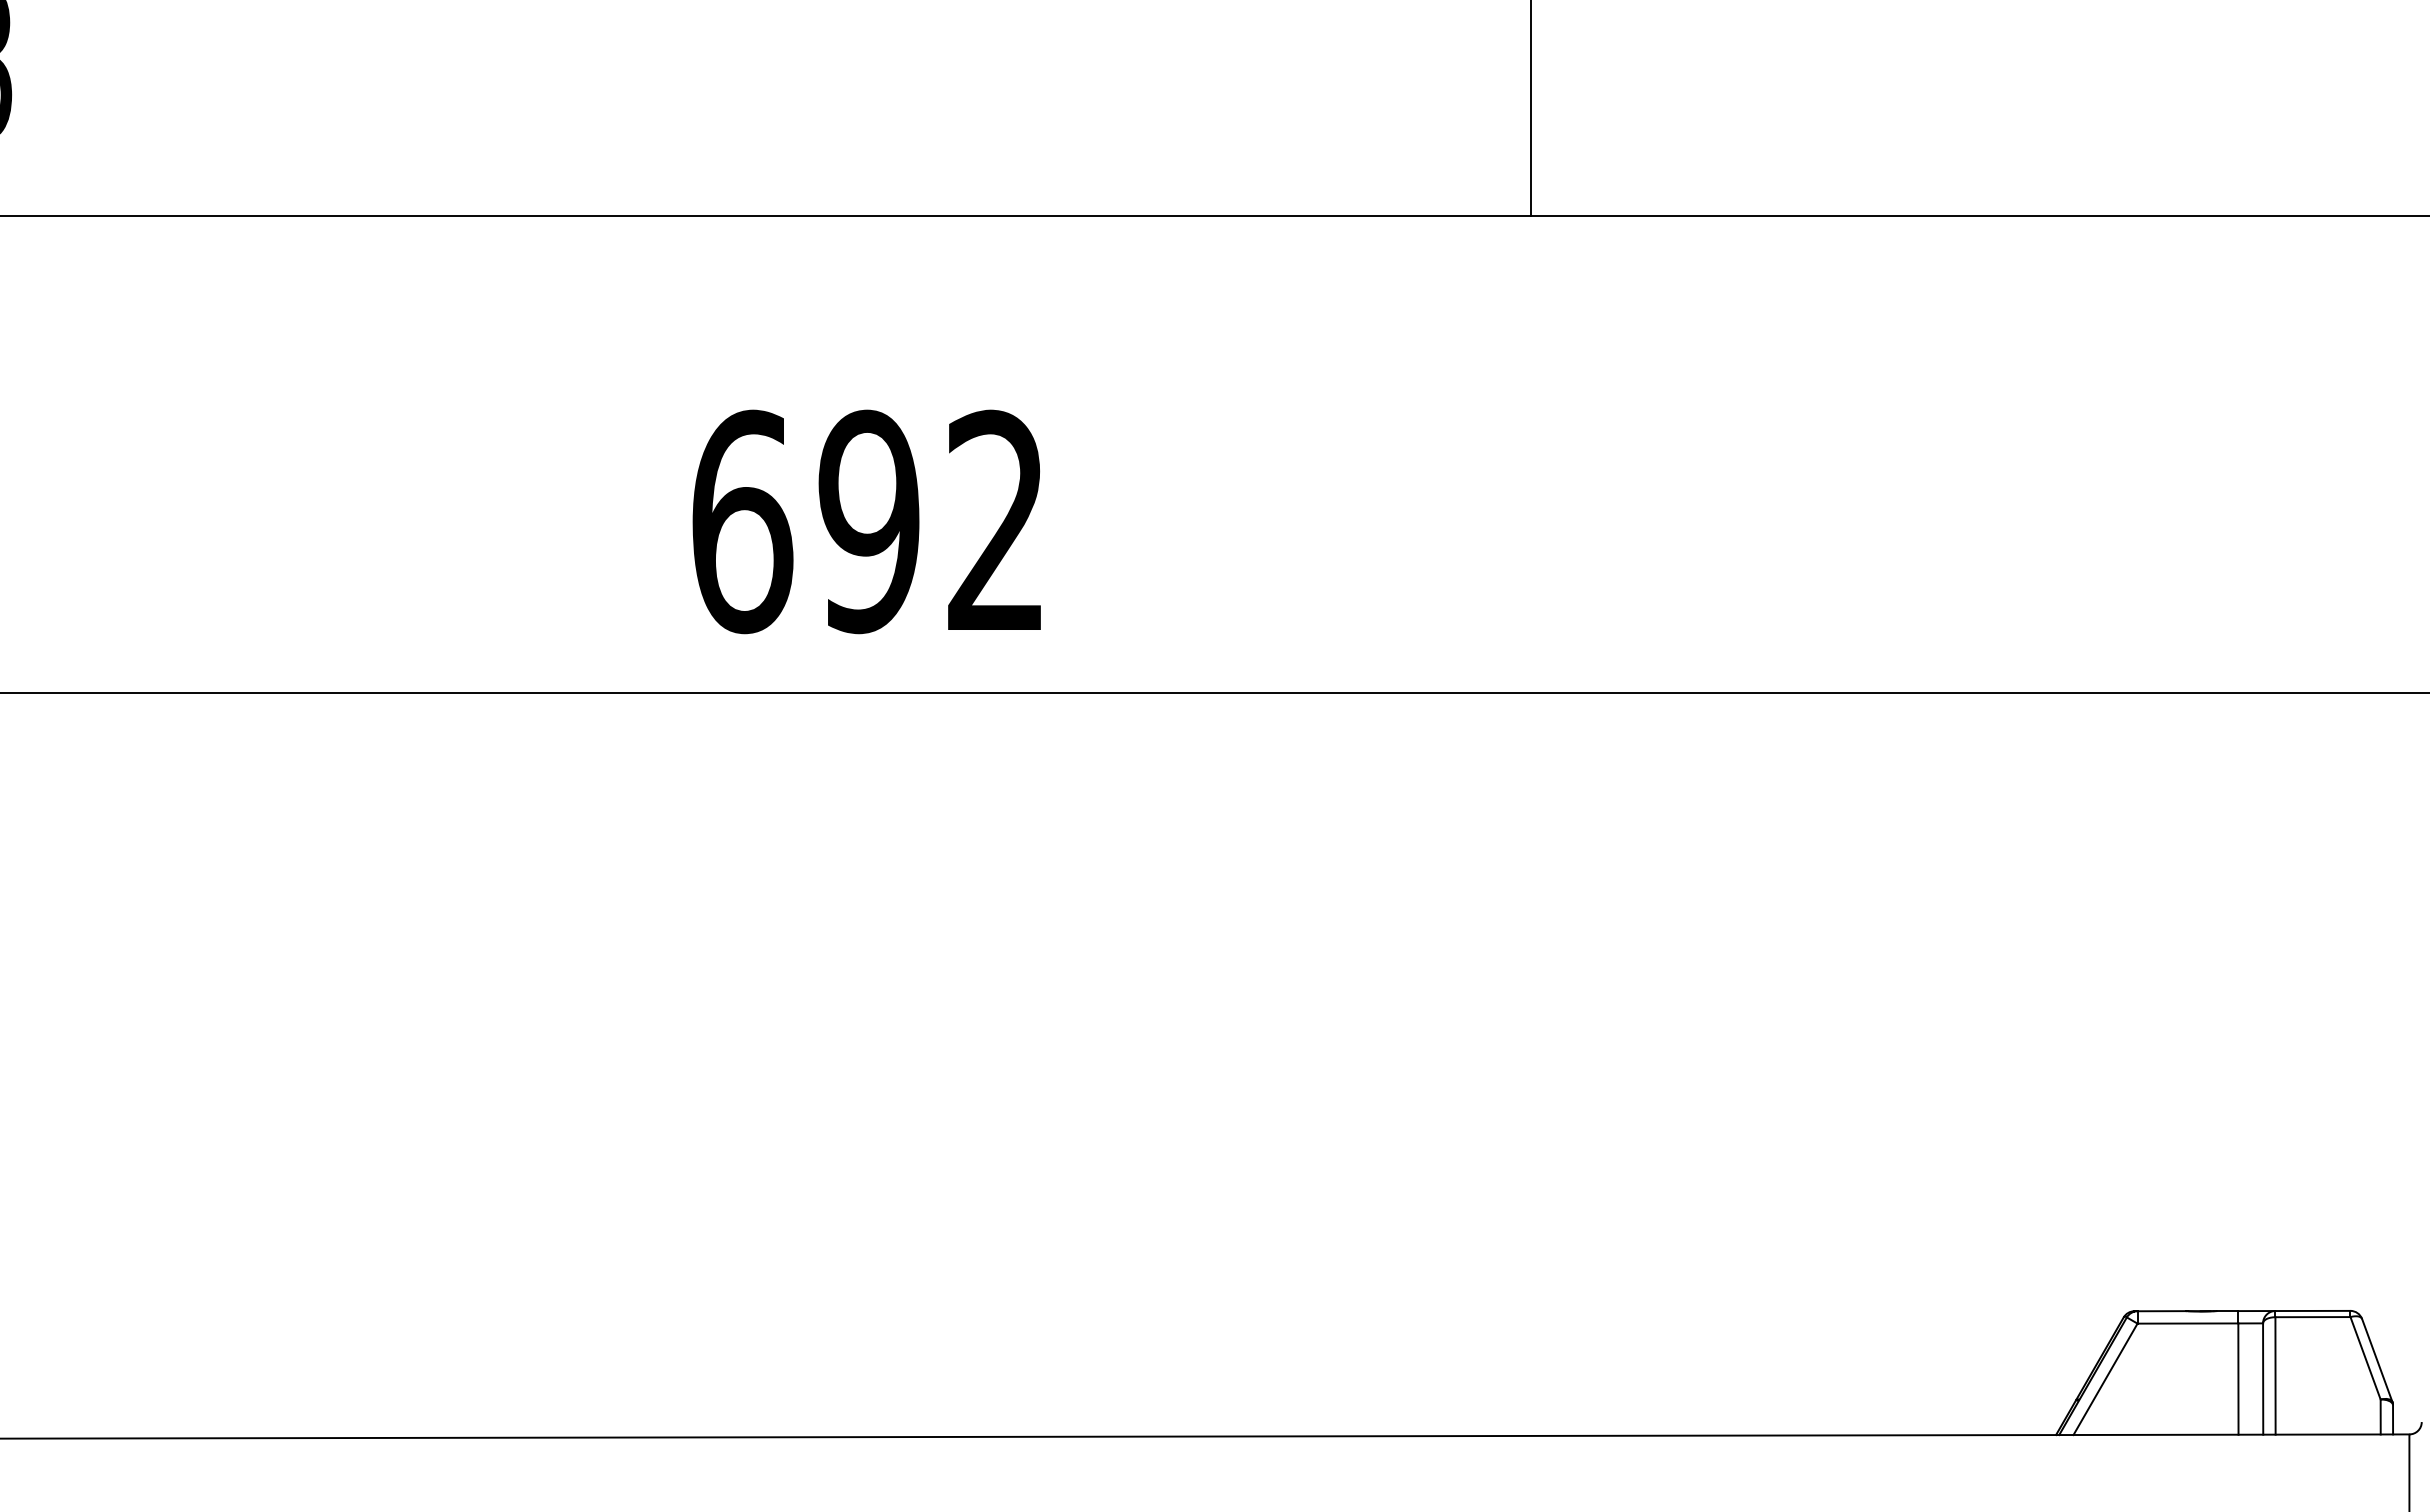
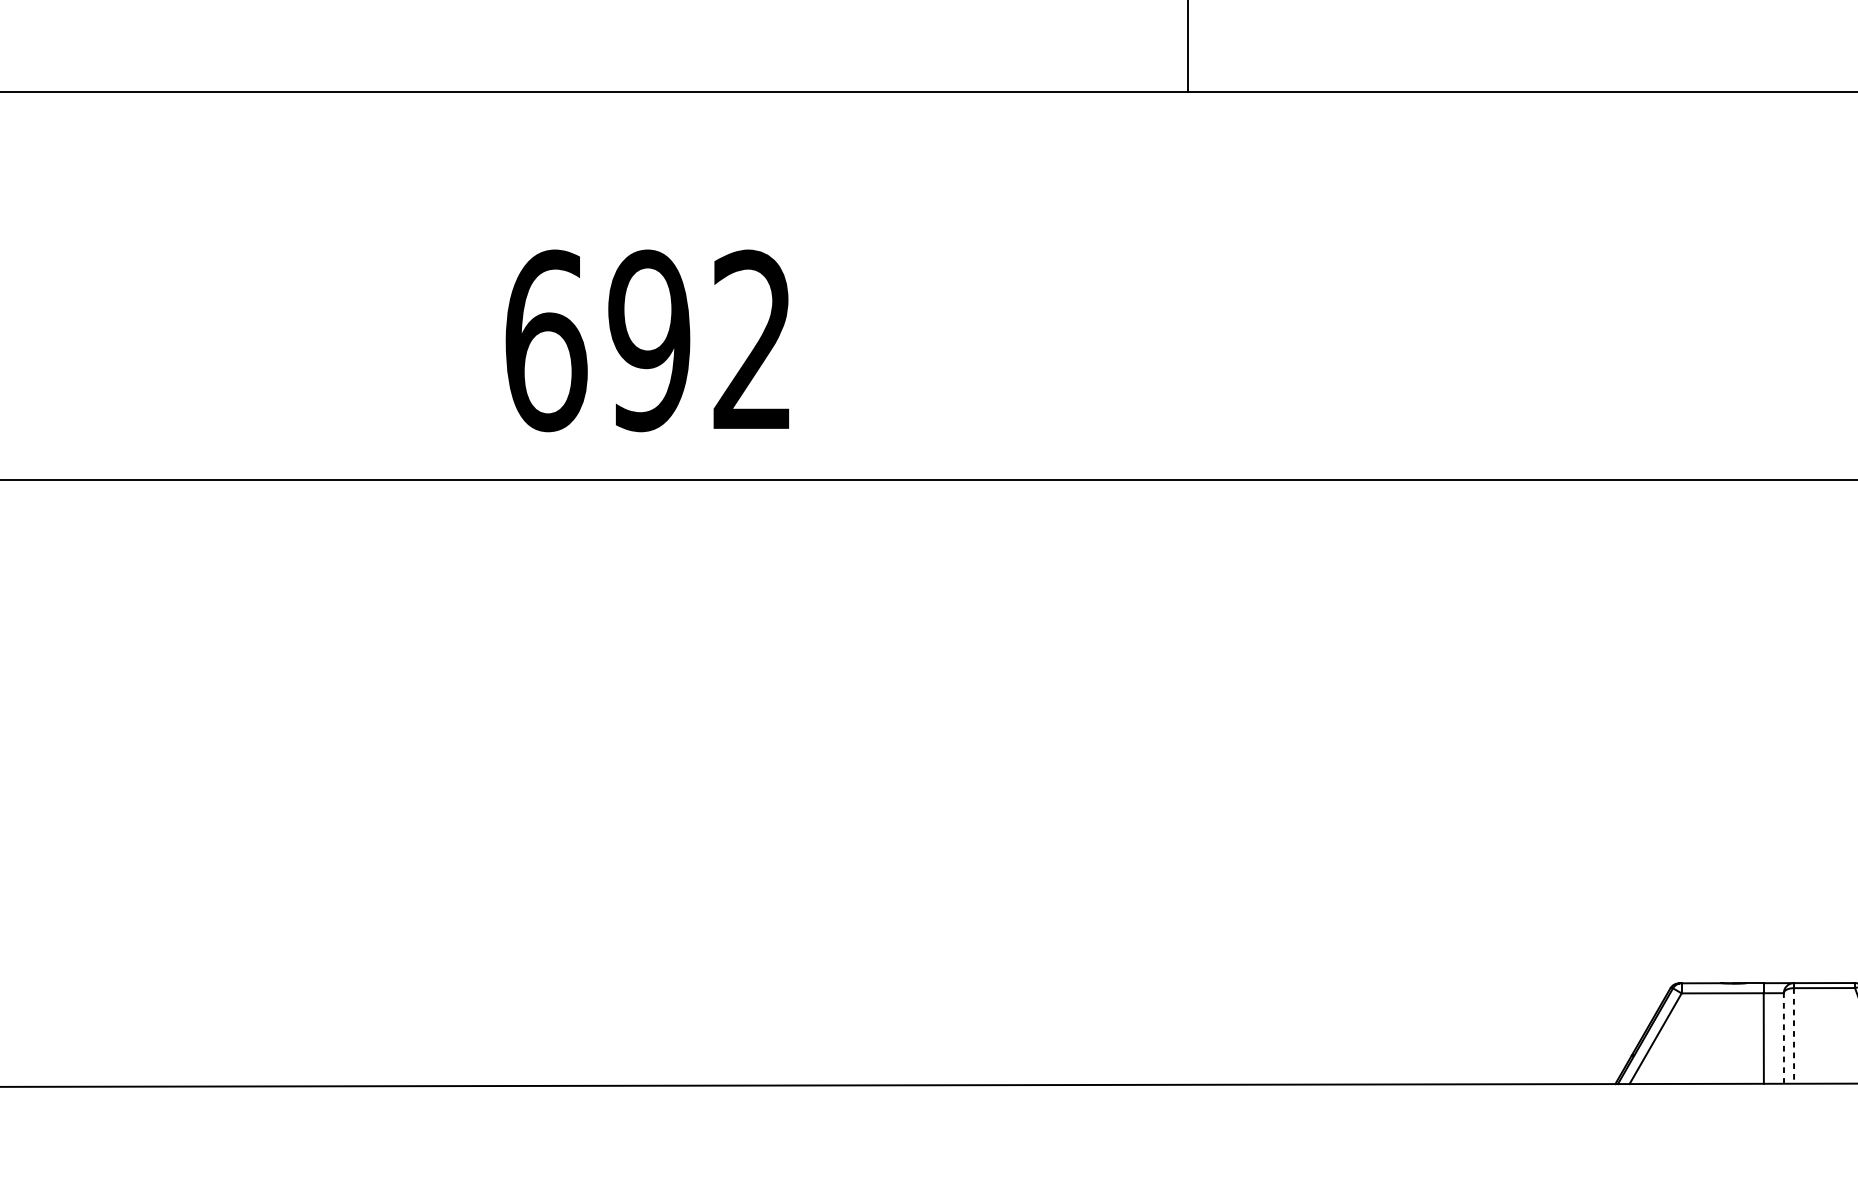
line: (2275, 1375) -> (1793, 1035), solid -> dashed
line: (2263, 1379) -> (1784, 1038), solid -> dashed

